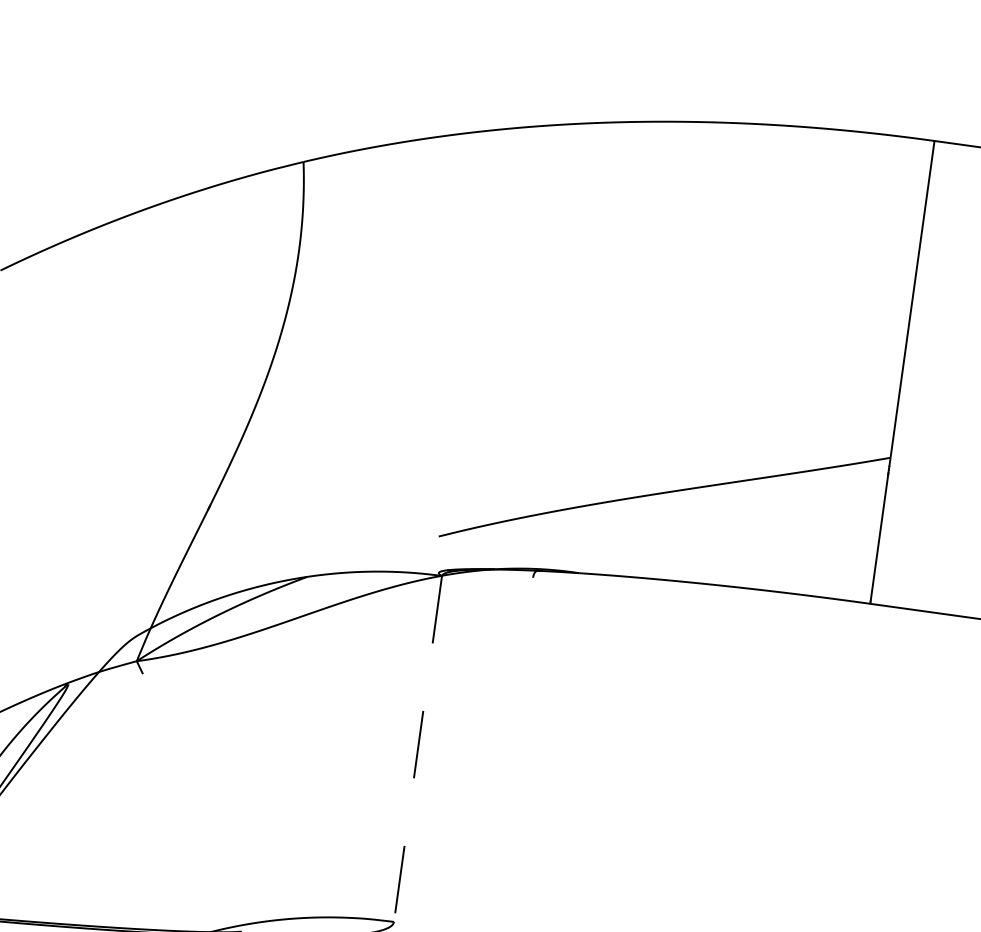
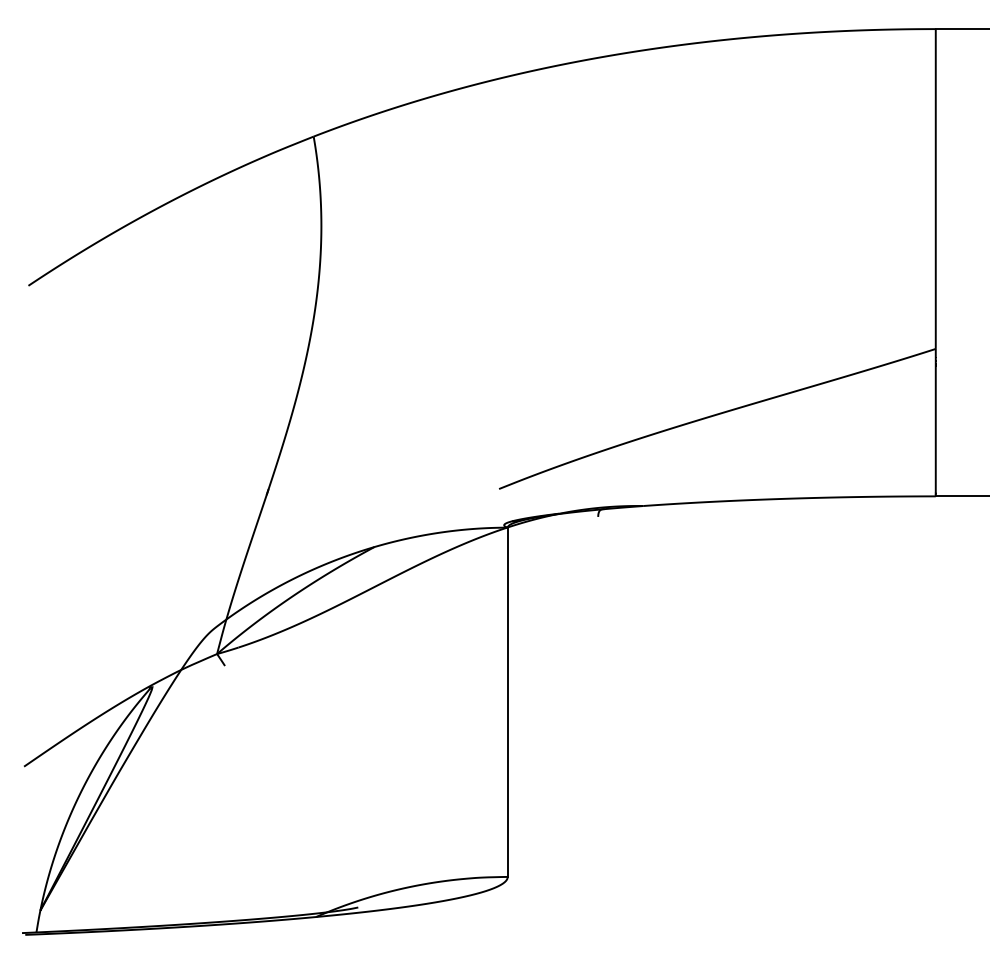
line: (417, 749) -> (507, 702), dashed -> solid

